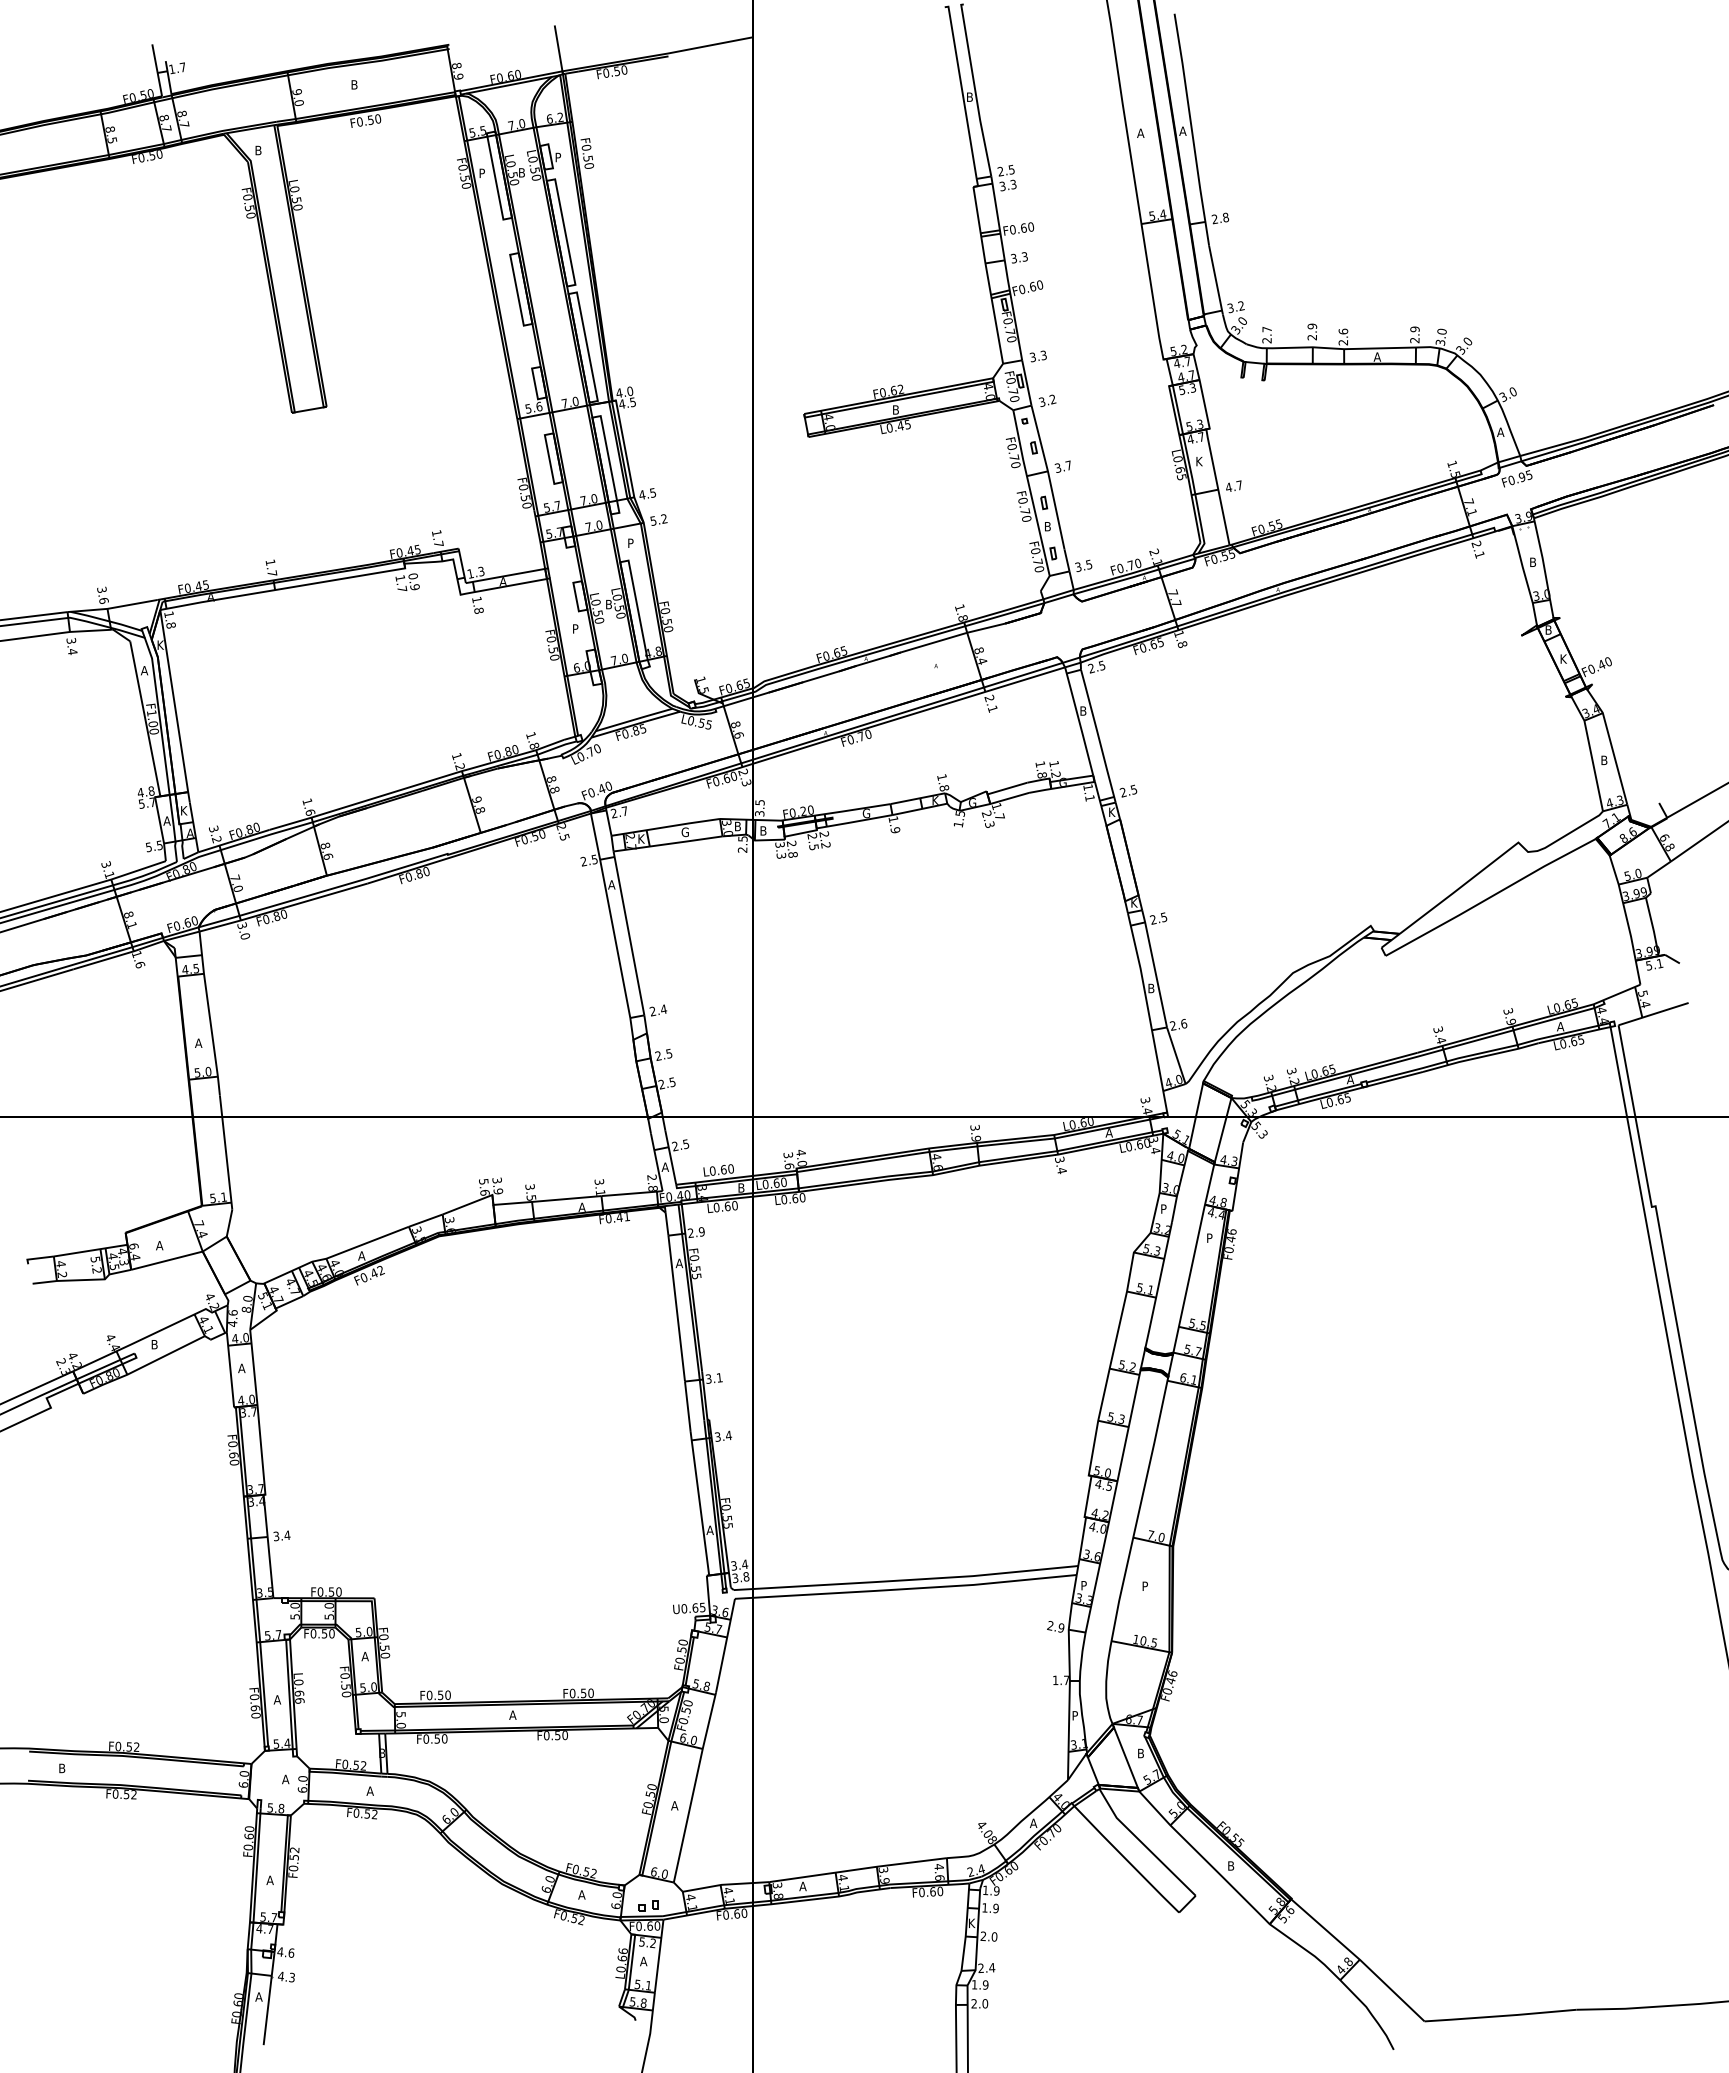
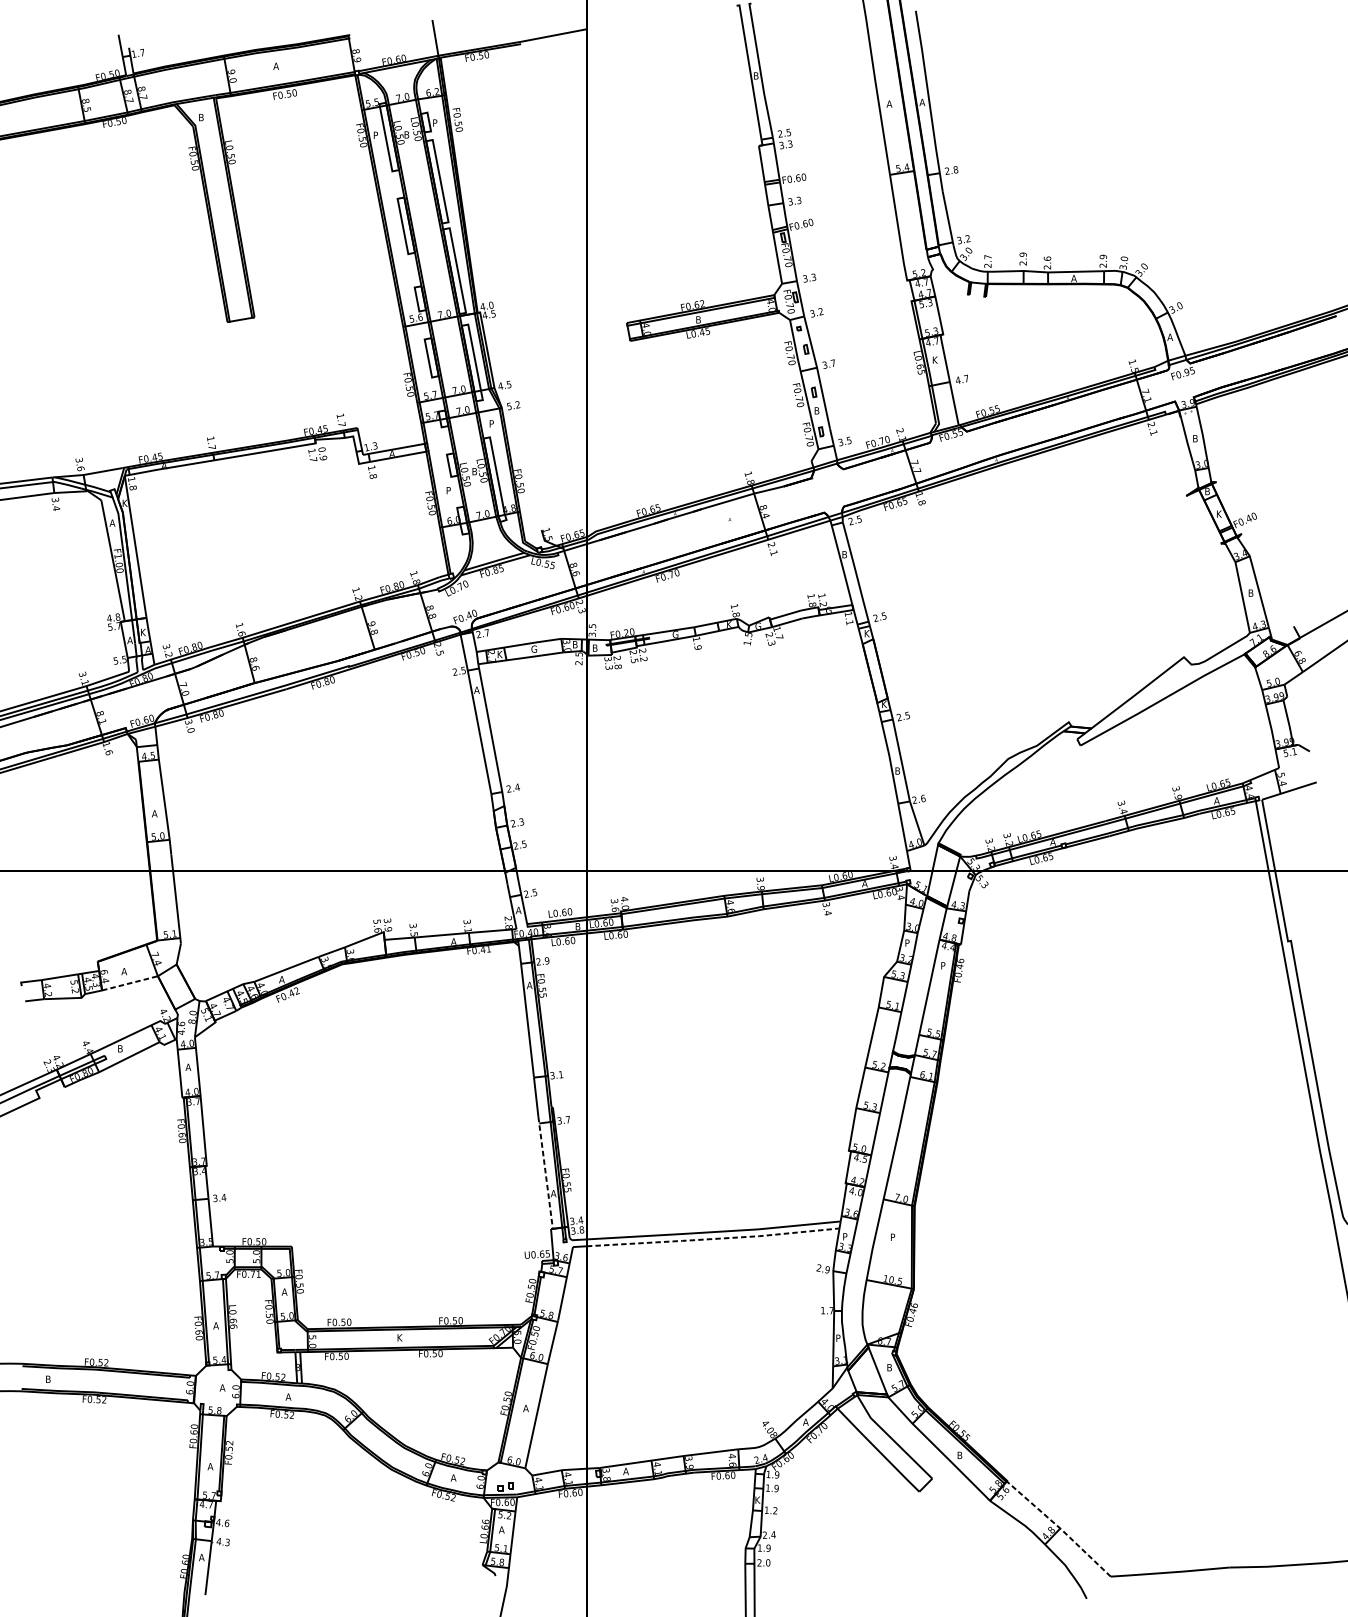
text: (354, 84) -> (276, 66), B -> A
text: (669, 1052) -> (521, 820), 2.5 -> 2.3
line: (166, 1260) -> (129, 983), solid -> dashed
text: (728, 1435) -> (567, 1119), 3.4 -> 3.7
line: (699, 1504) -> (545, 1173), solid -> dashed
line: (915, 1588) -> (713, 1239), solid -> dashed
text: (327, 1633) -> (255, 1274), F0.50 -> F0.71
text: (512, 1714) -> (399, 1337), A -> K
text: (988, 1936) -> (770, 1510), 2.0 -> 1.2
line: (1358, 1958) -> (1059, 1527), solid -> dashed

